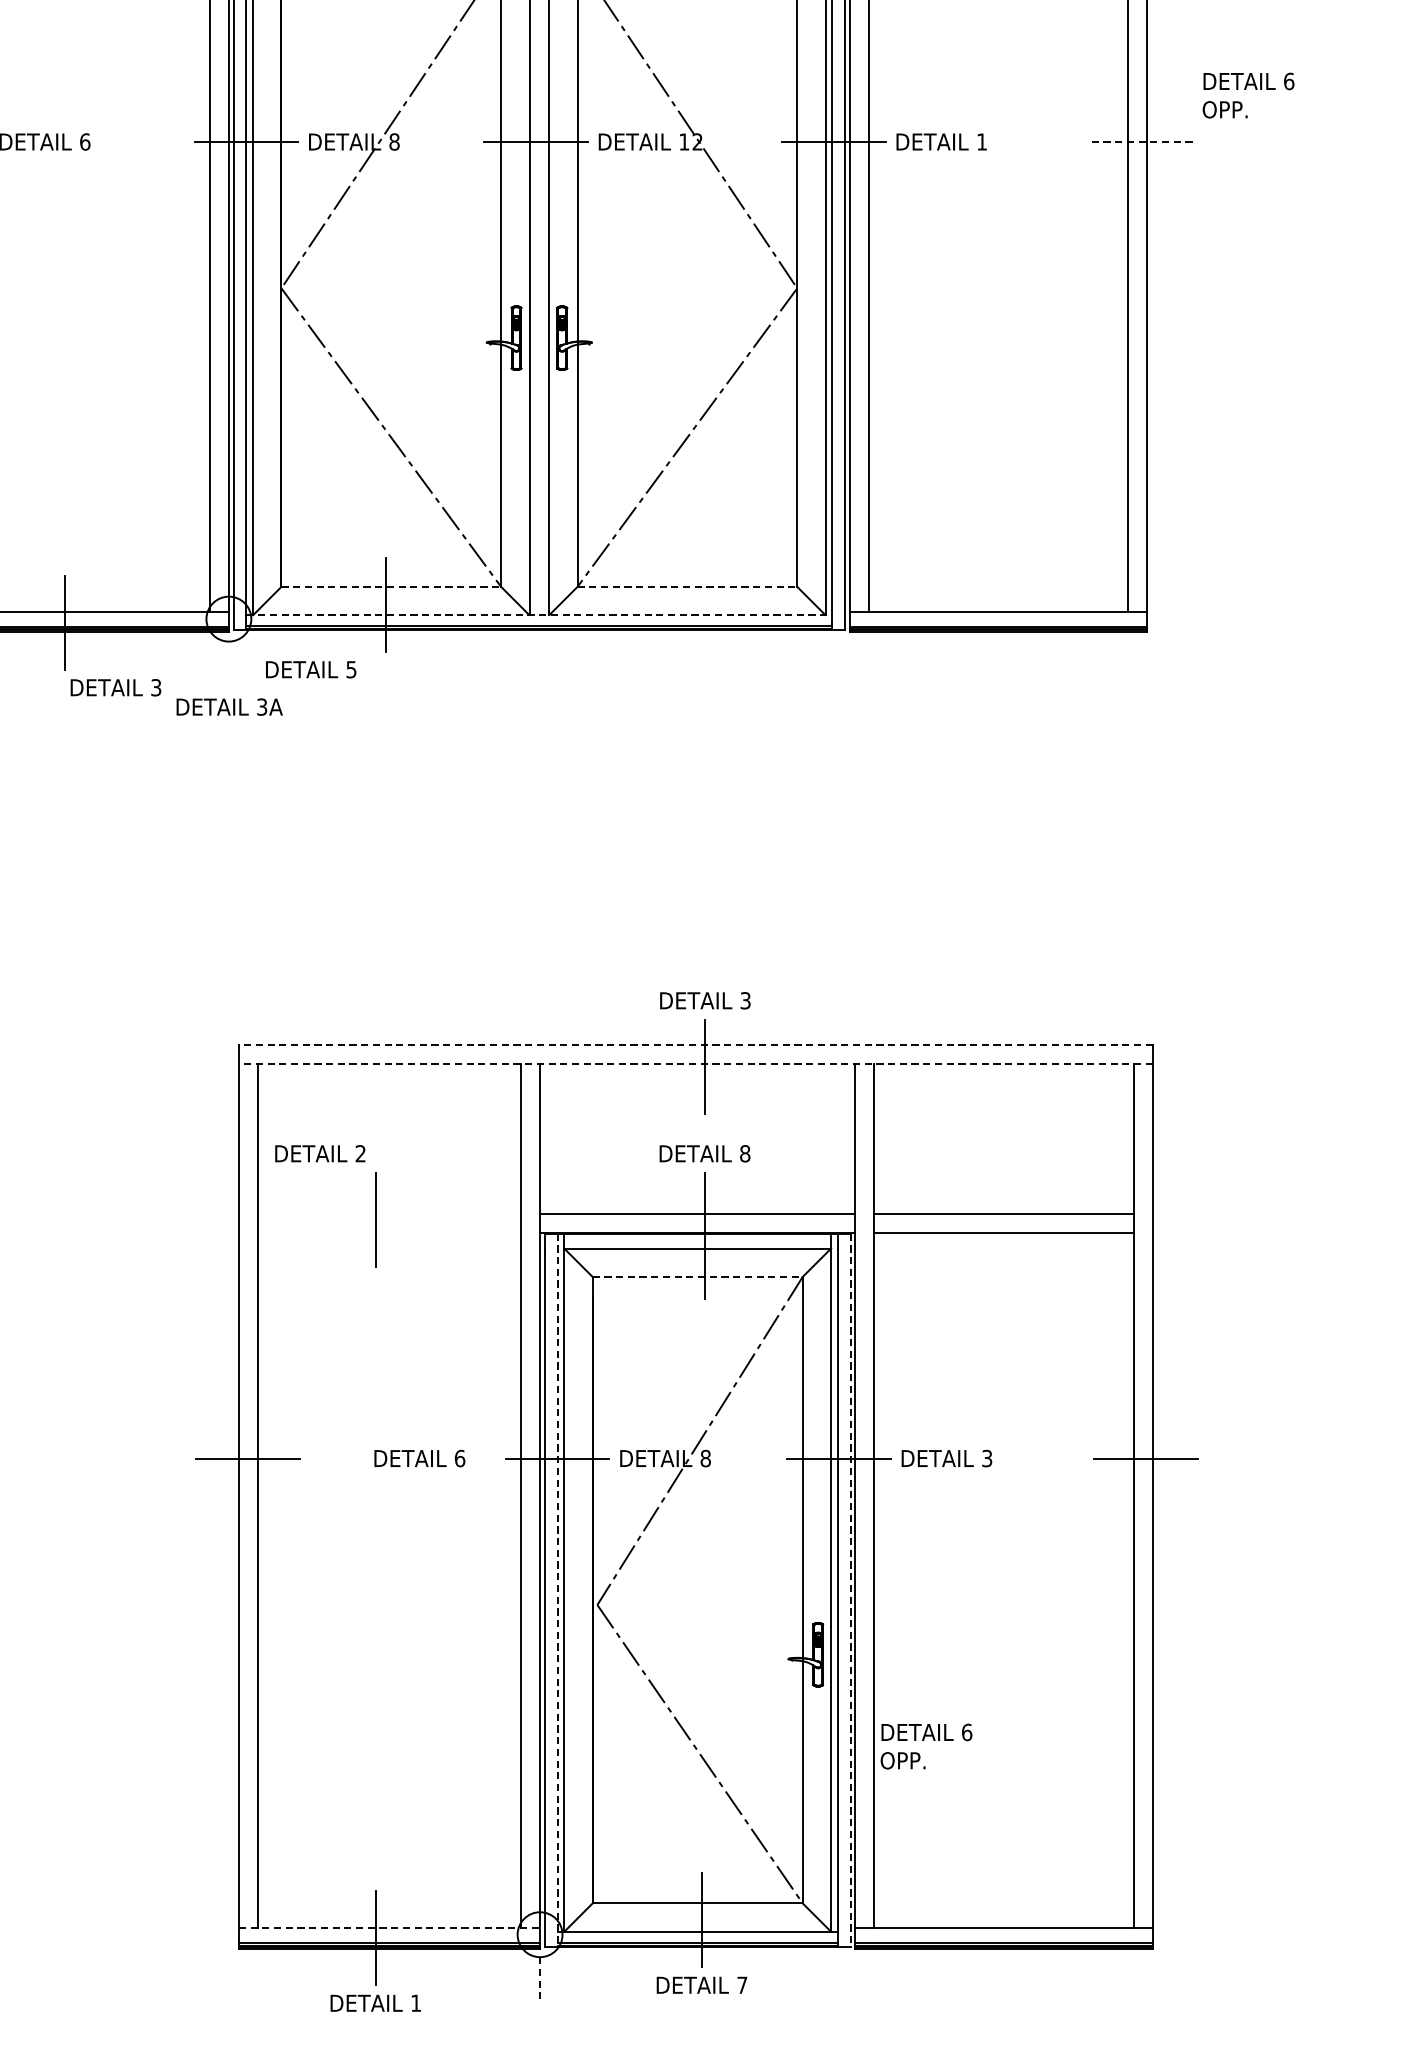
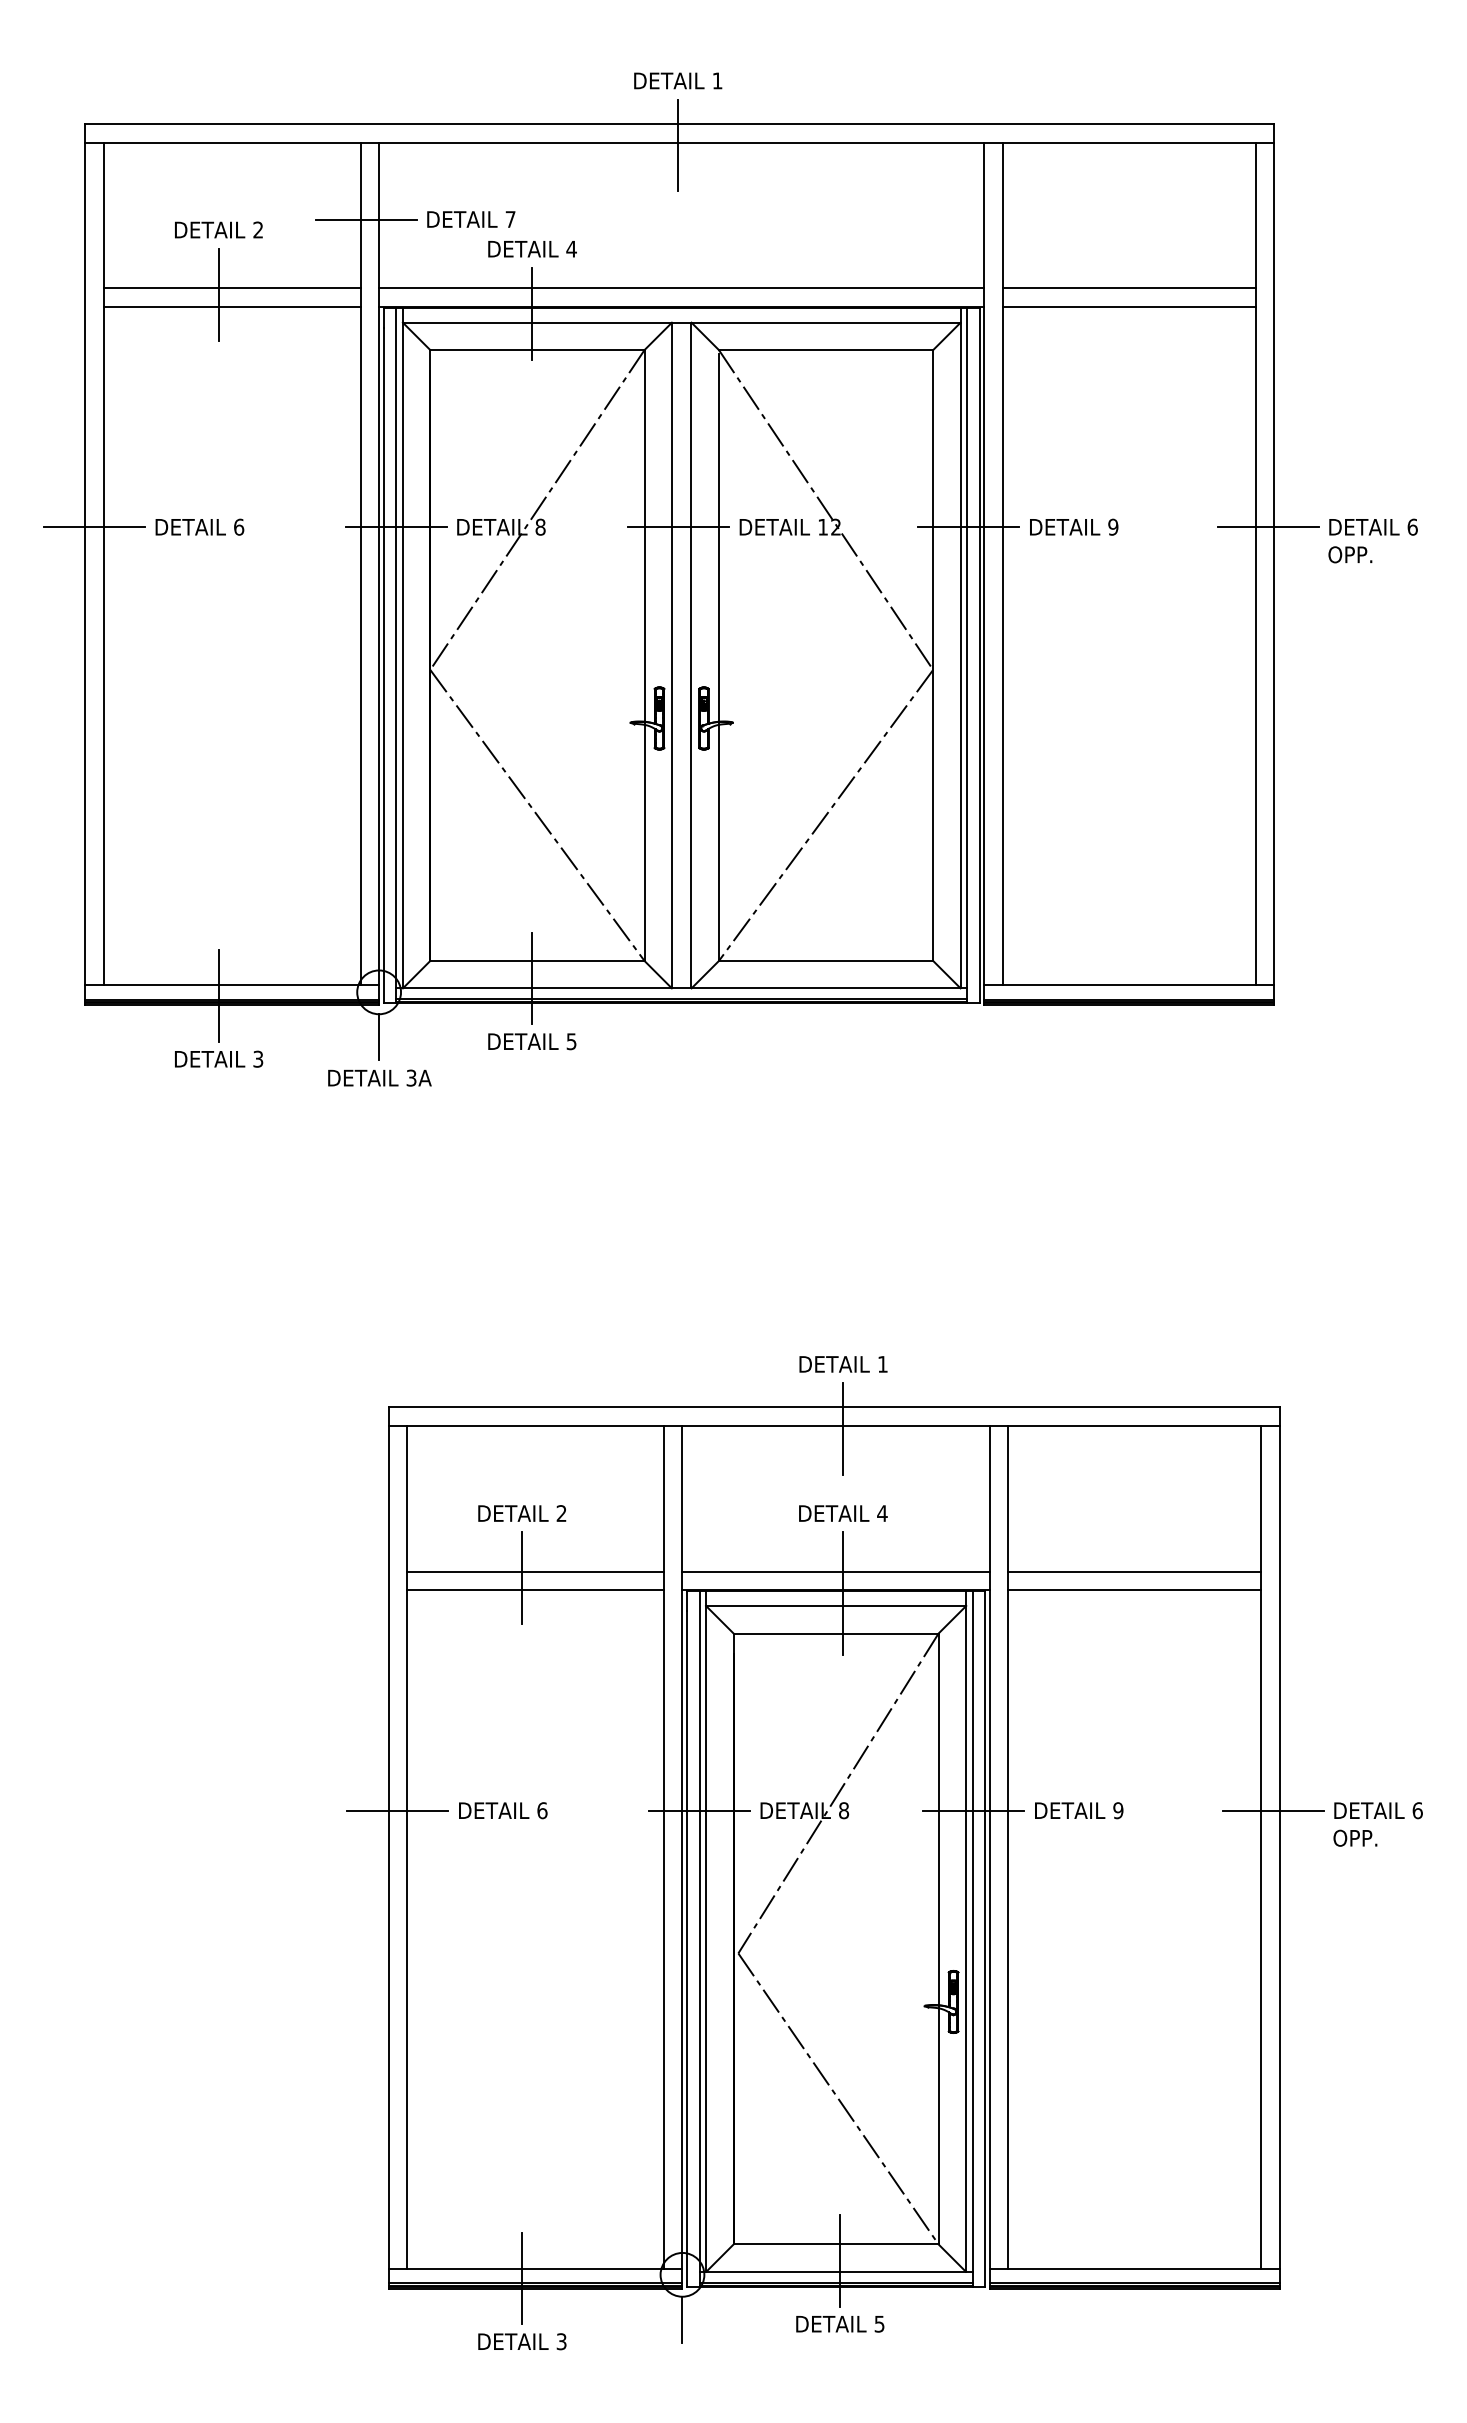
text: (1247, 95) -> (1372, 540), moved
text: (982, 141) -> (1113, 526), 1 -> 9
line: (1140, 142) -> (1267, 527), dashed -> solid
line: (391, 586) -> (537, 960), dashed -> solid
line: (687, 586) -> (826, 960), dashed -> solid
line: (539, 615) -> (681, 988), dashed -> solid
line: (229, 665) -> (379, 1037), added
text: (311, 669) -> (532, 1041), moved
text: (116, 686) -> (219, 1058), moved
text: (745, 999) -> (882, 1363), 3 -> 1
line: (695, 1044) -> (833, 1407), dashed -> solid
line: (695, 1064) -> (833, 1426), dashed -> solid
text: (320, 1153) -> (522, 1513), moved
text: (745, 1153) -> (882, 1513), 8 -> 4
line: (389, 1213) -> (535, 1571), added
line: (389, 1232) -> (535, 1590), added
line: (698, 1276) -> (836, 1633), dashed -> solid
text: (420, 1458) -> (503, 1810), moved
text: (987, 1458) -> (1118, 1810), 3 -> 9
line: (557, 1589) -> (699, 1938), dashed -> solid
line: (850, 1589) -> (985, 1938), dashed -> solid
text: (925, 1746) -> (1377, 1824), moved
line: (389, 1928) -> (535, 2268), dashed -> solid
line: (540, 1980) -> (682, 2319), dashed -> solid
text: (742, 1985) -> (879, 2324), 7 -> 5
text: (415, 2003) -> (561, 2341), 1 -> 3

